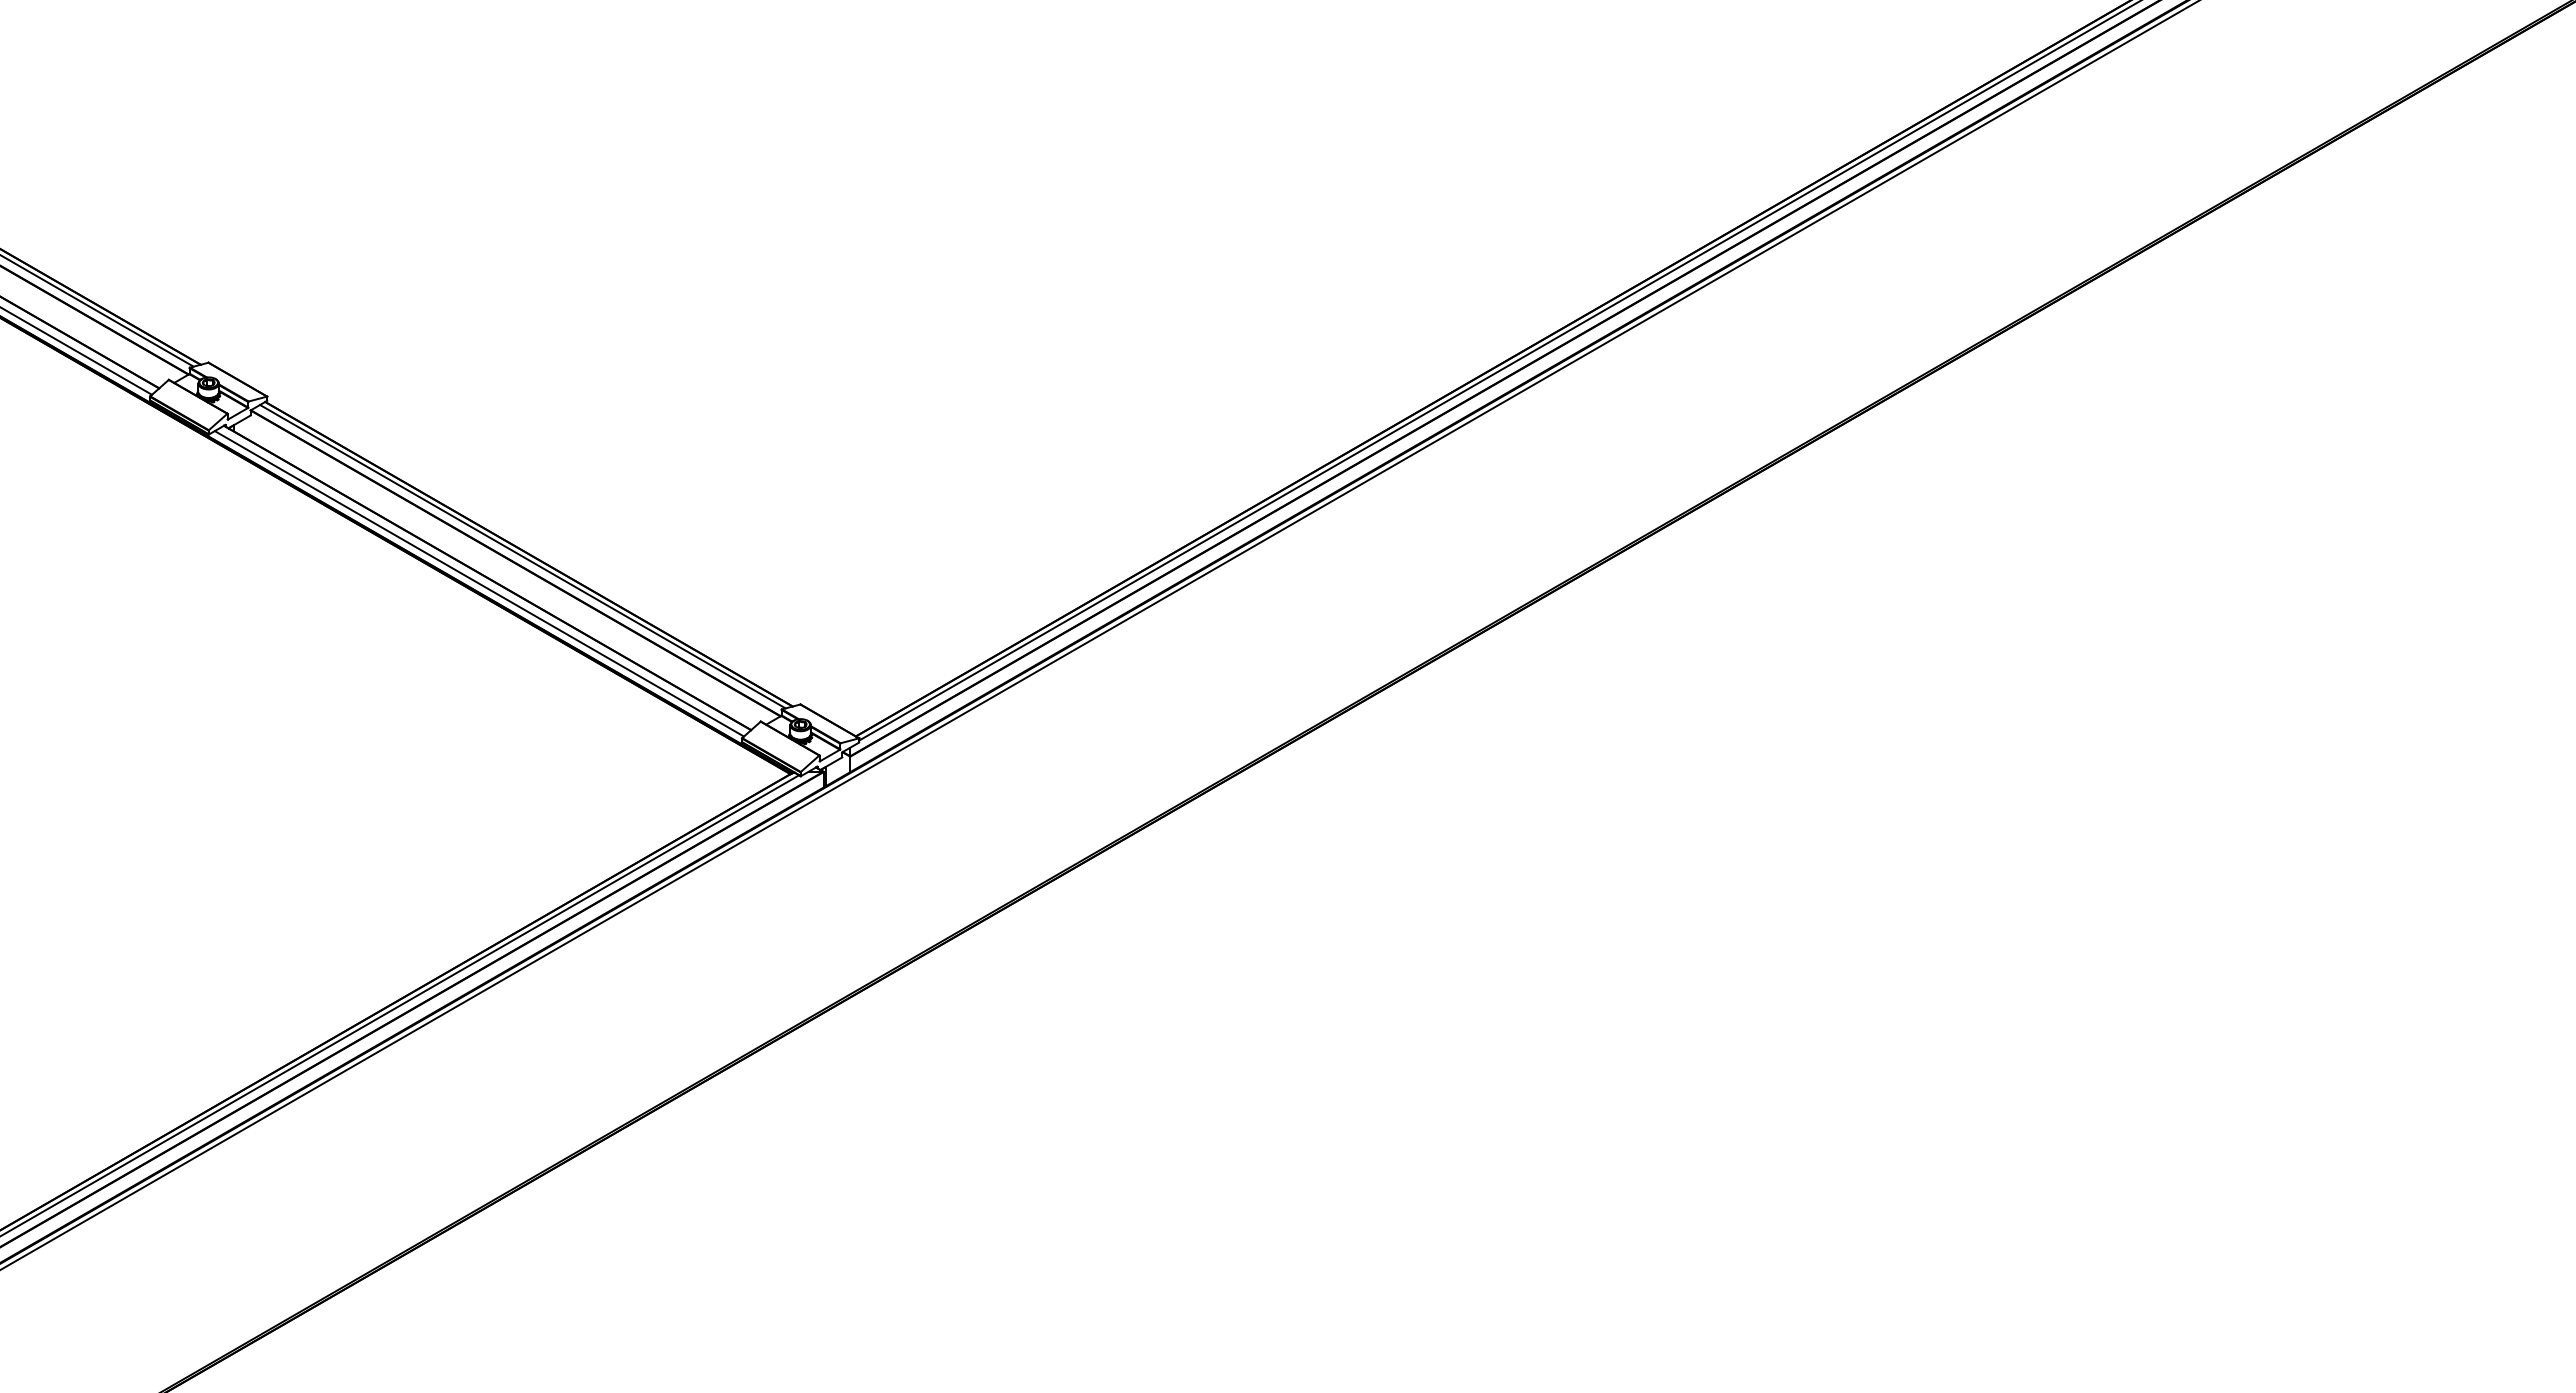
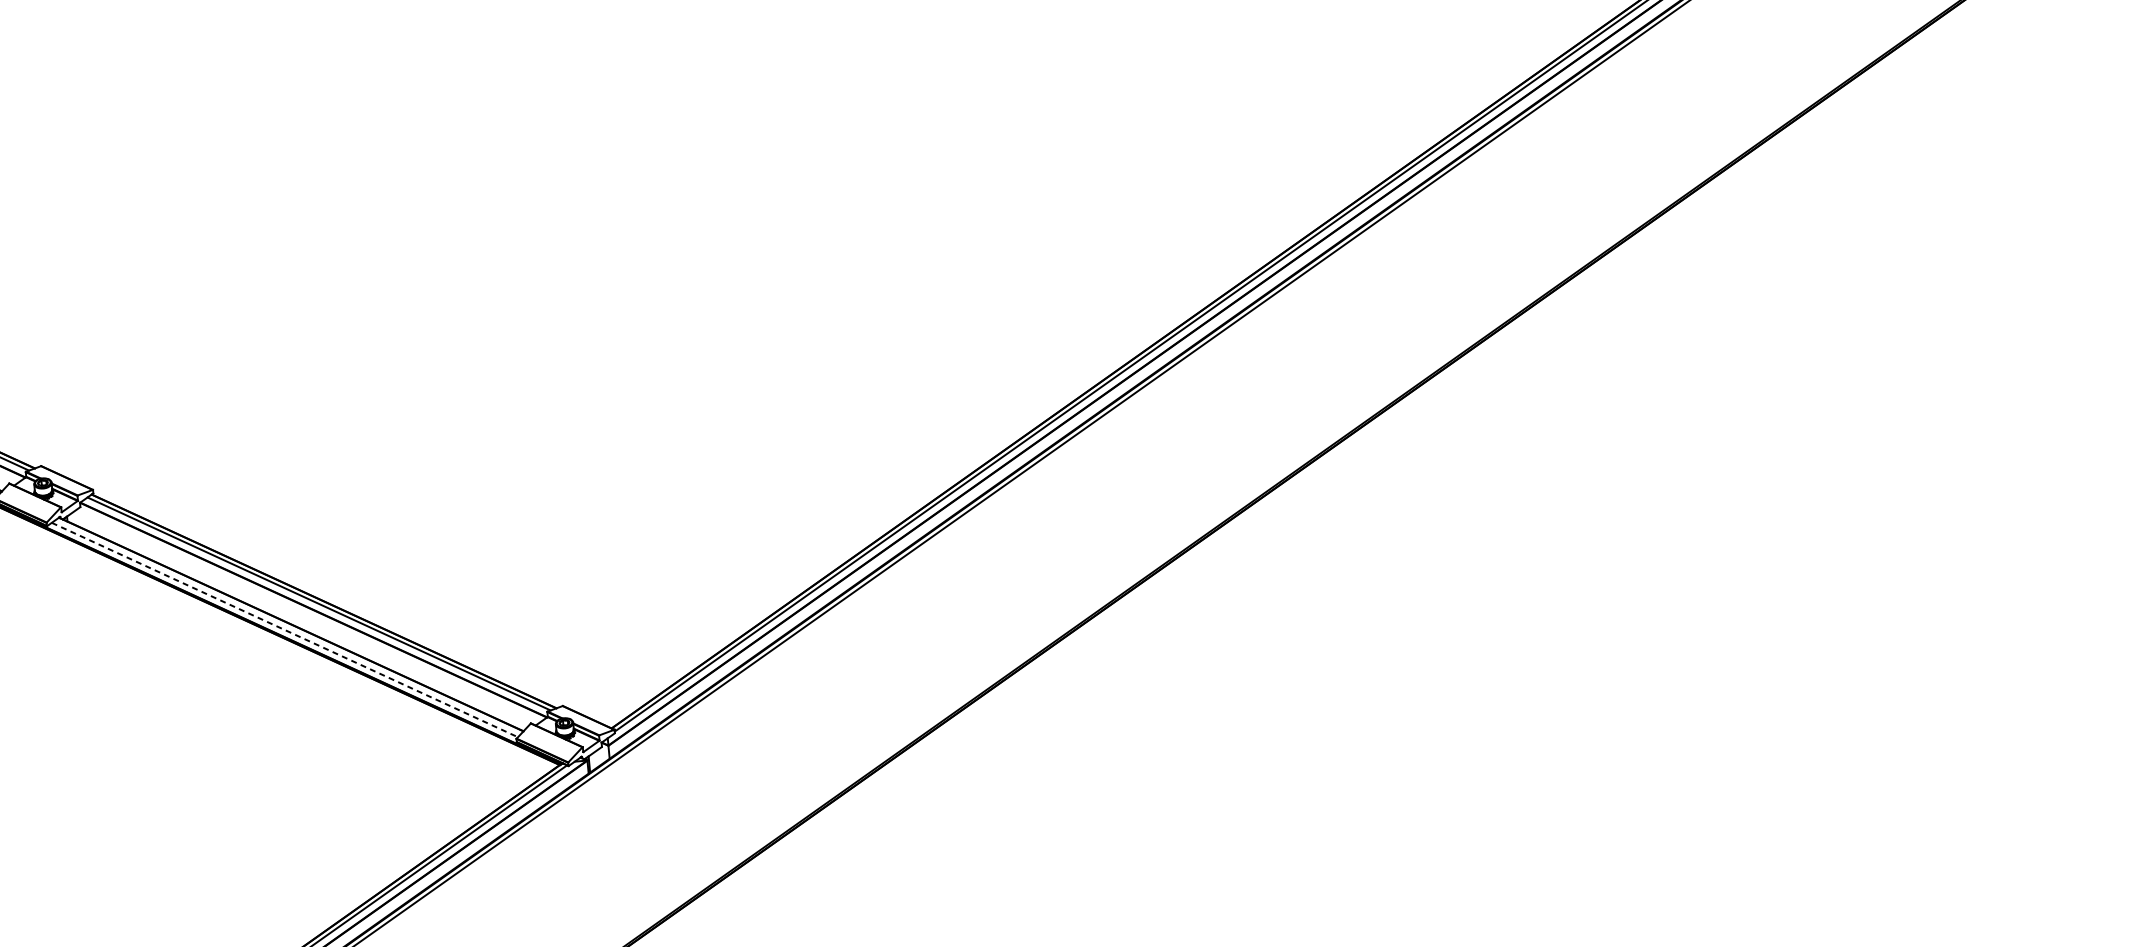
line: (479, 584) -> (285, 630), solid -> dashed

